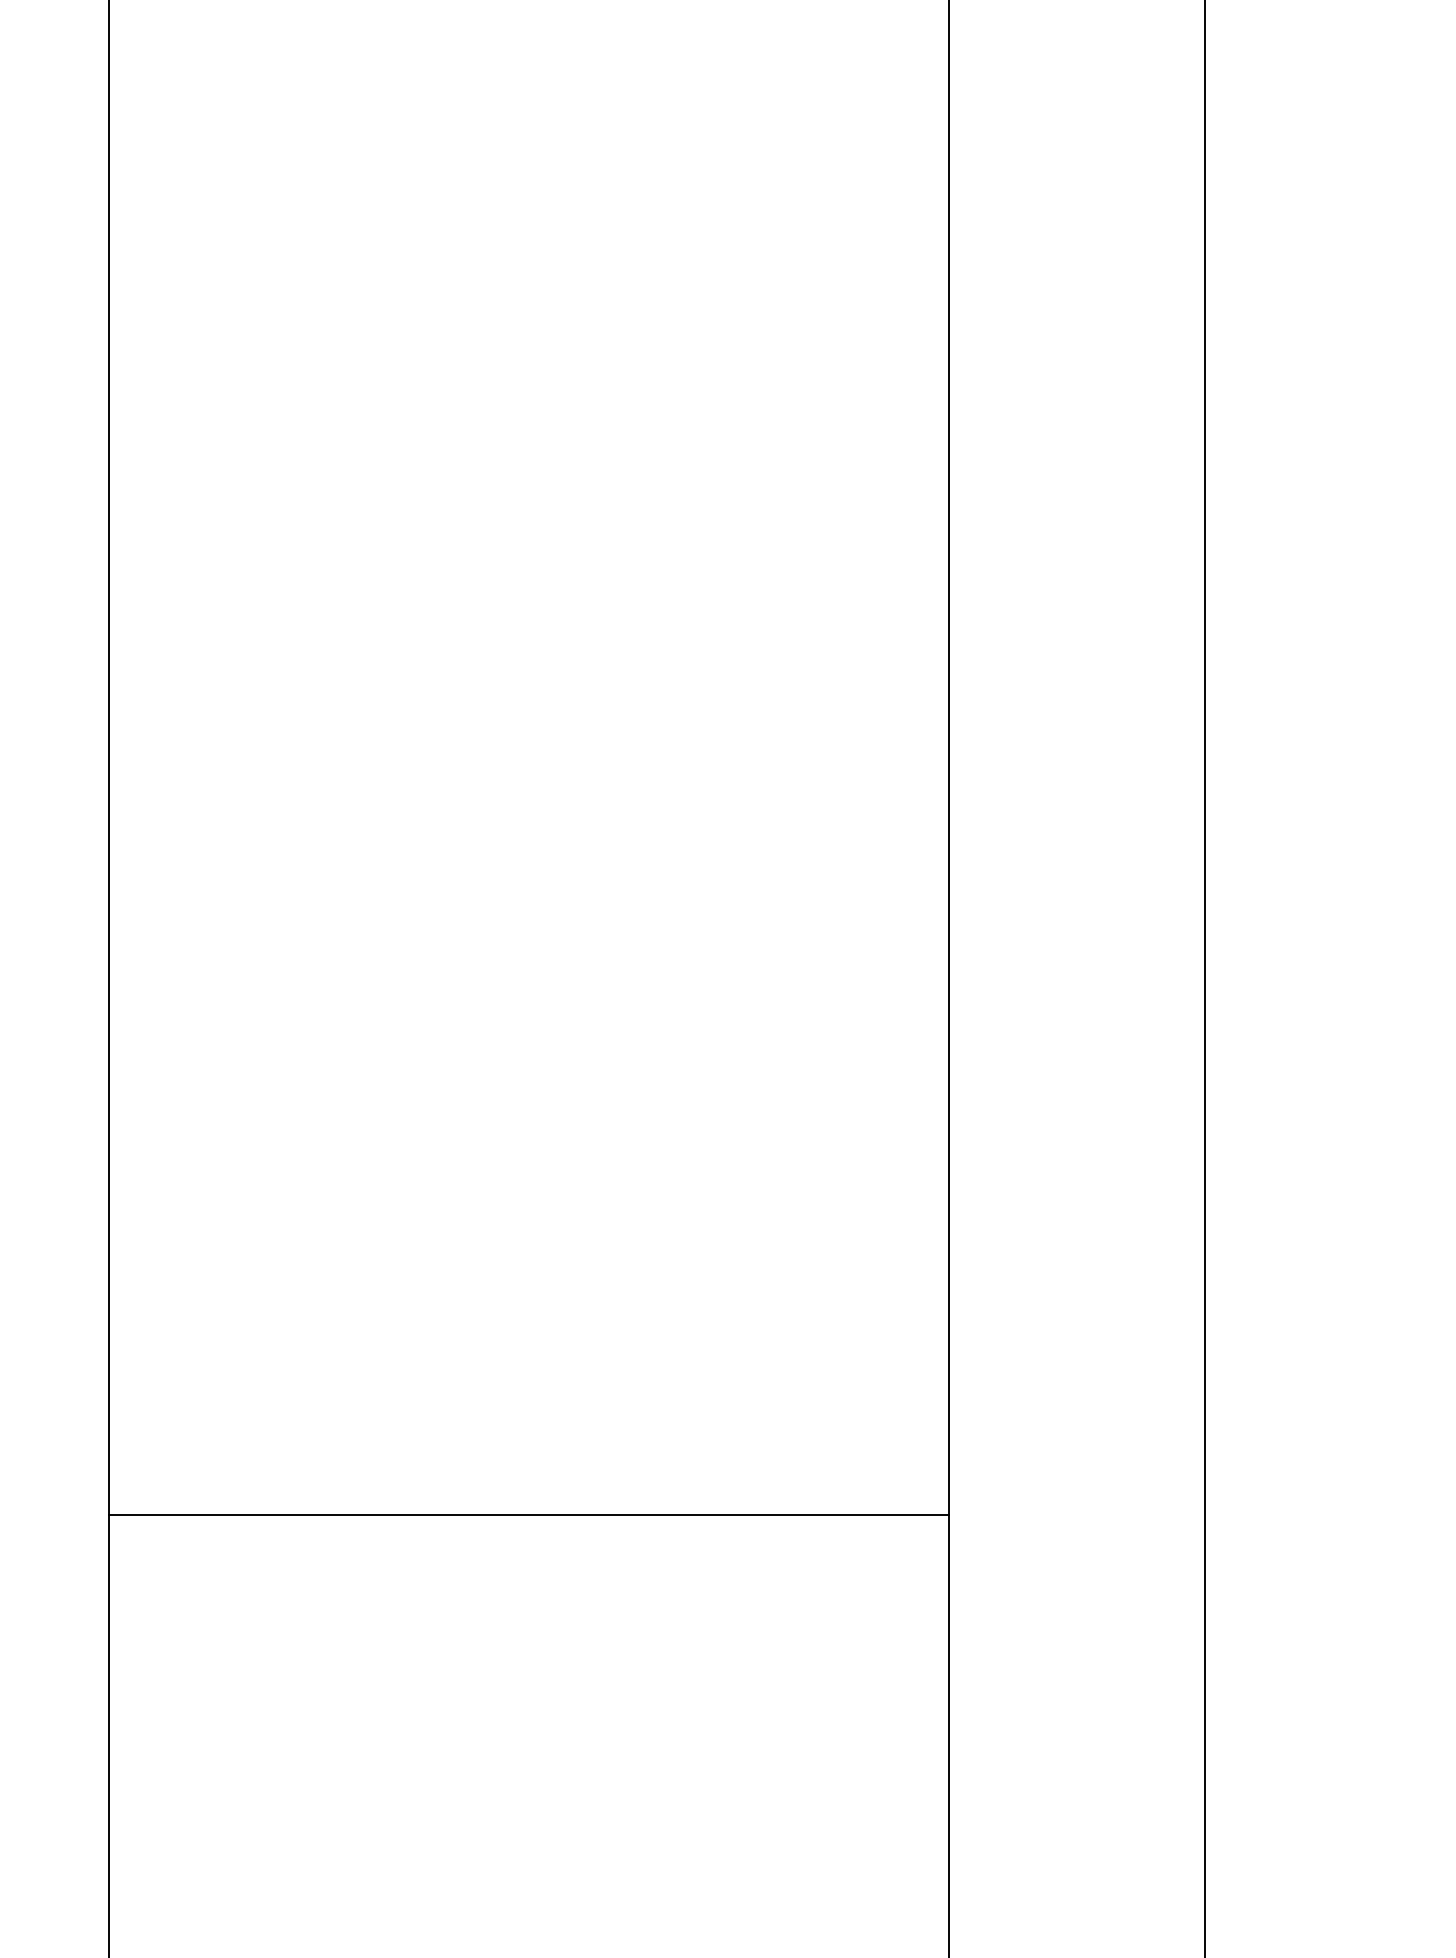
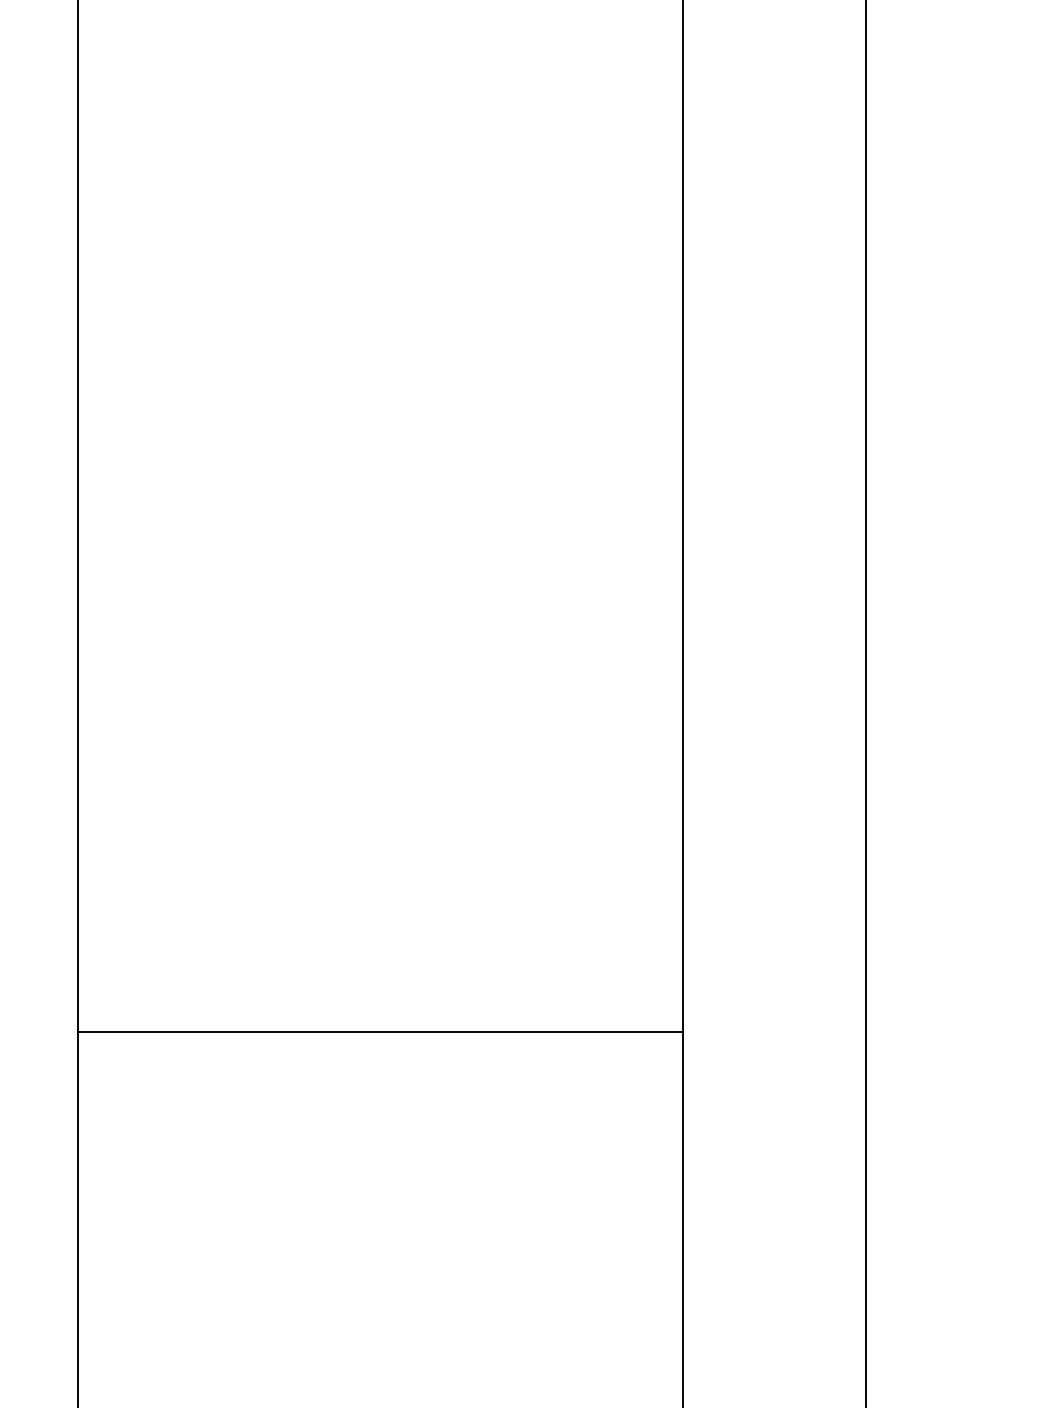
line: (529, 1514) -> (380, 1031), moved

